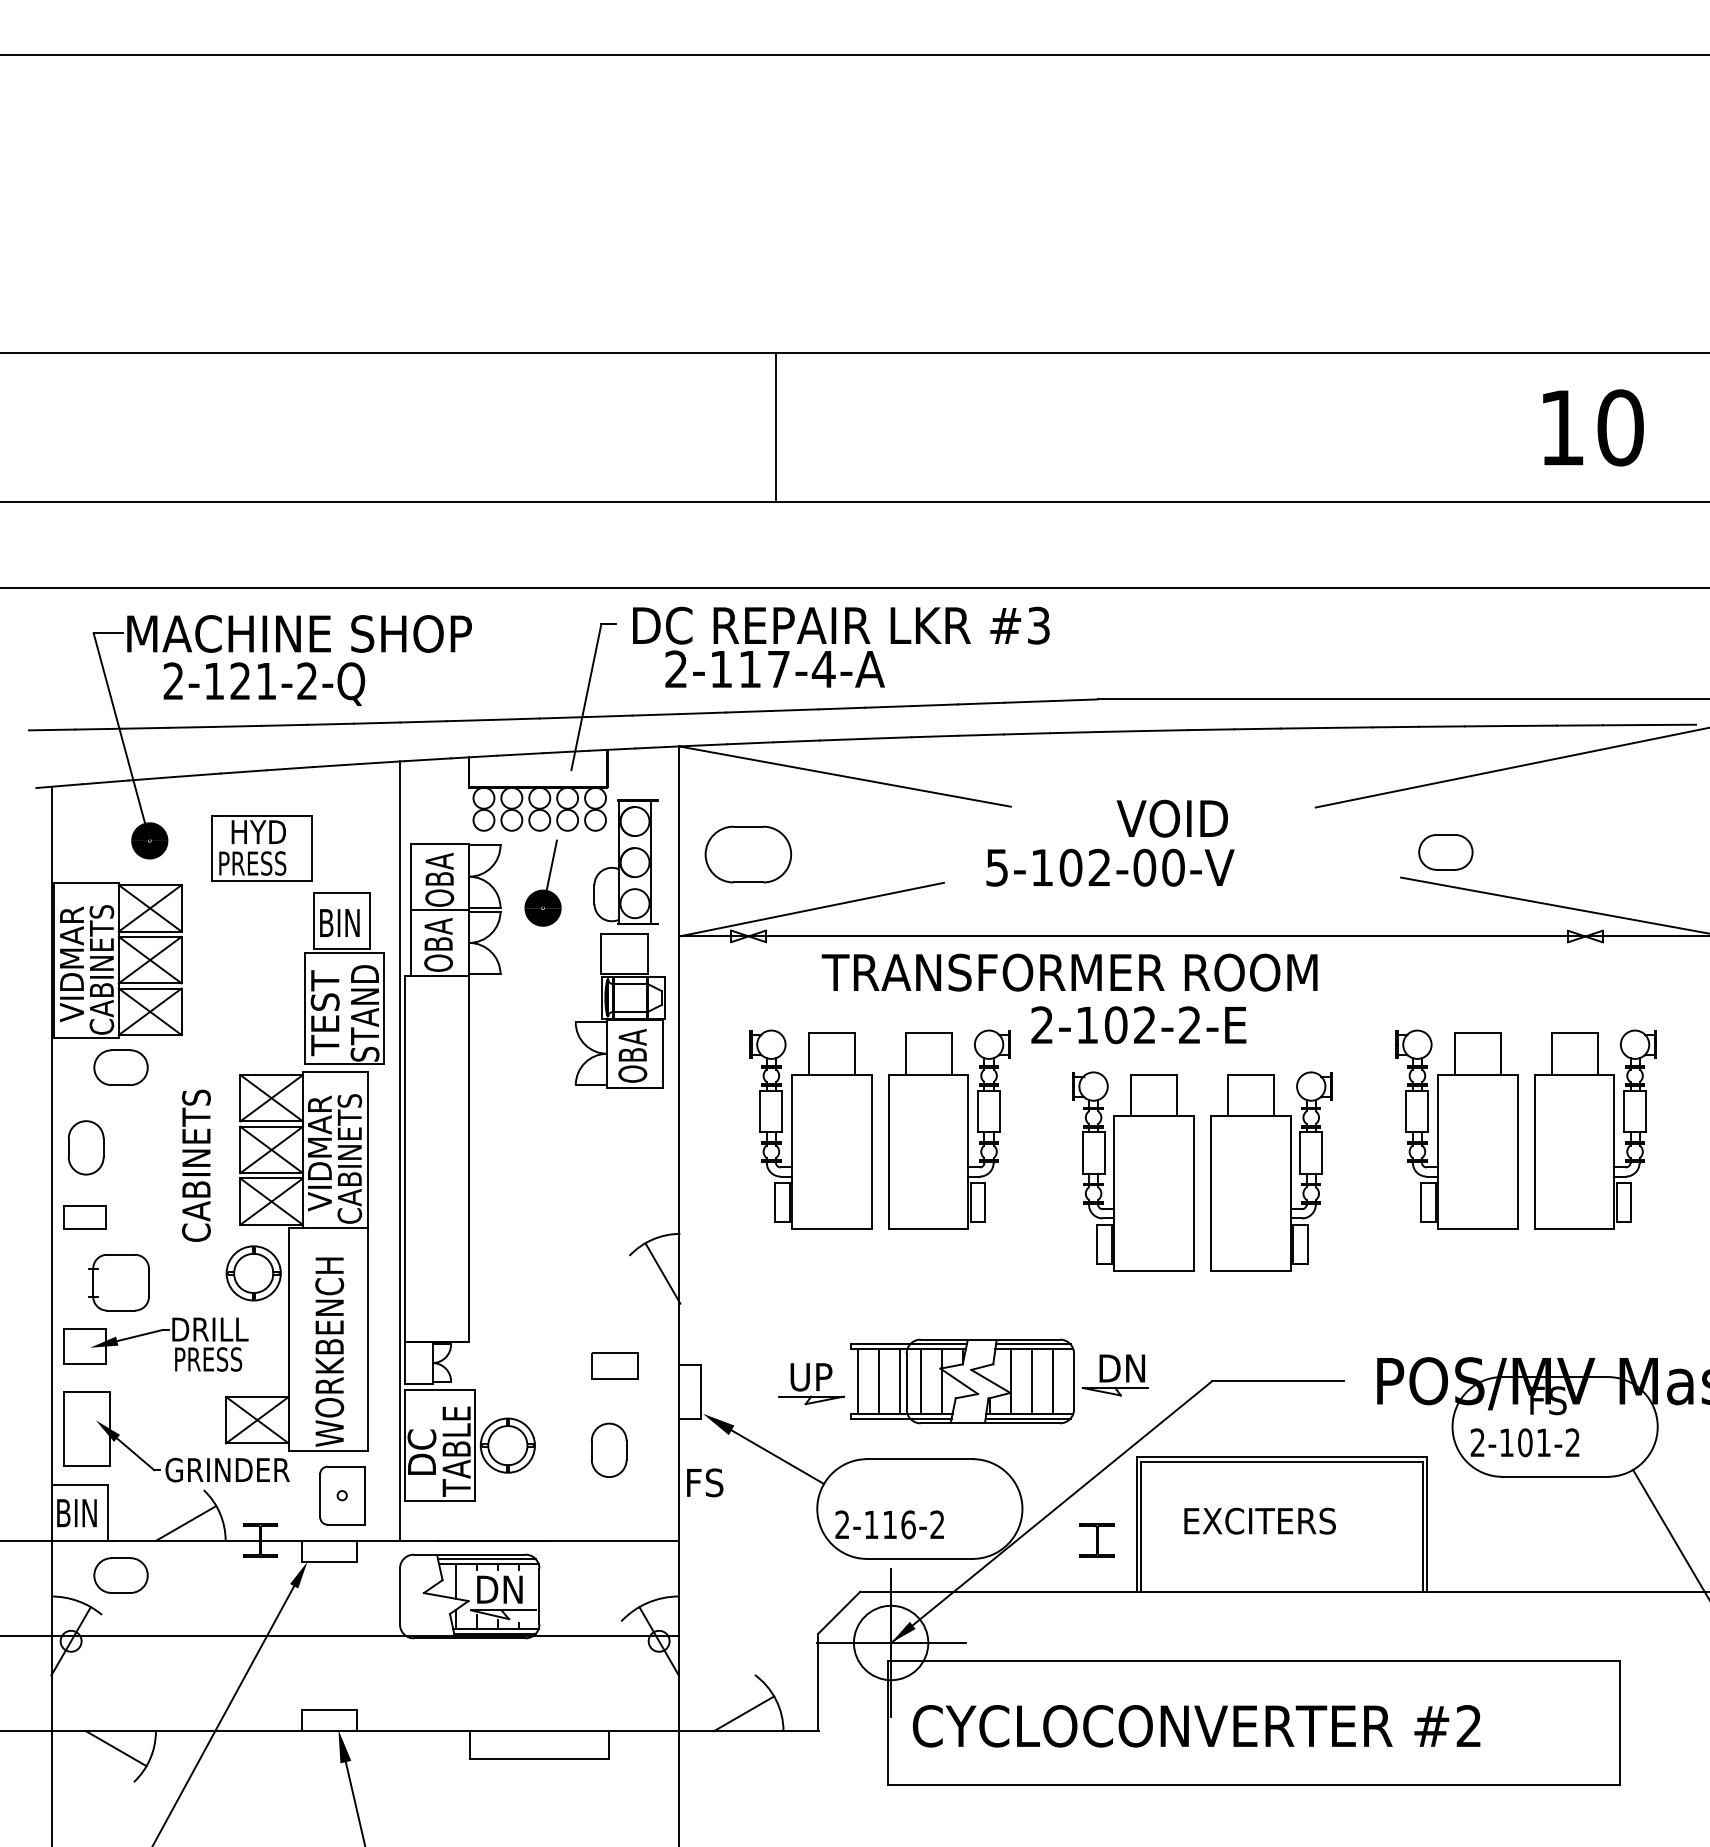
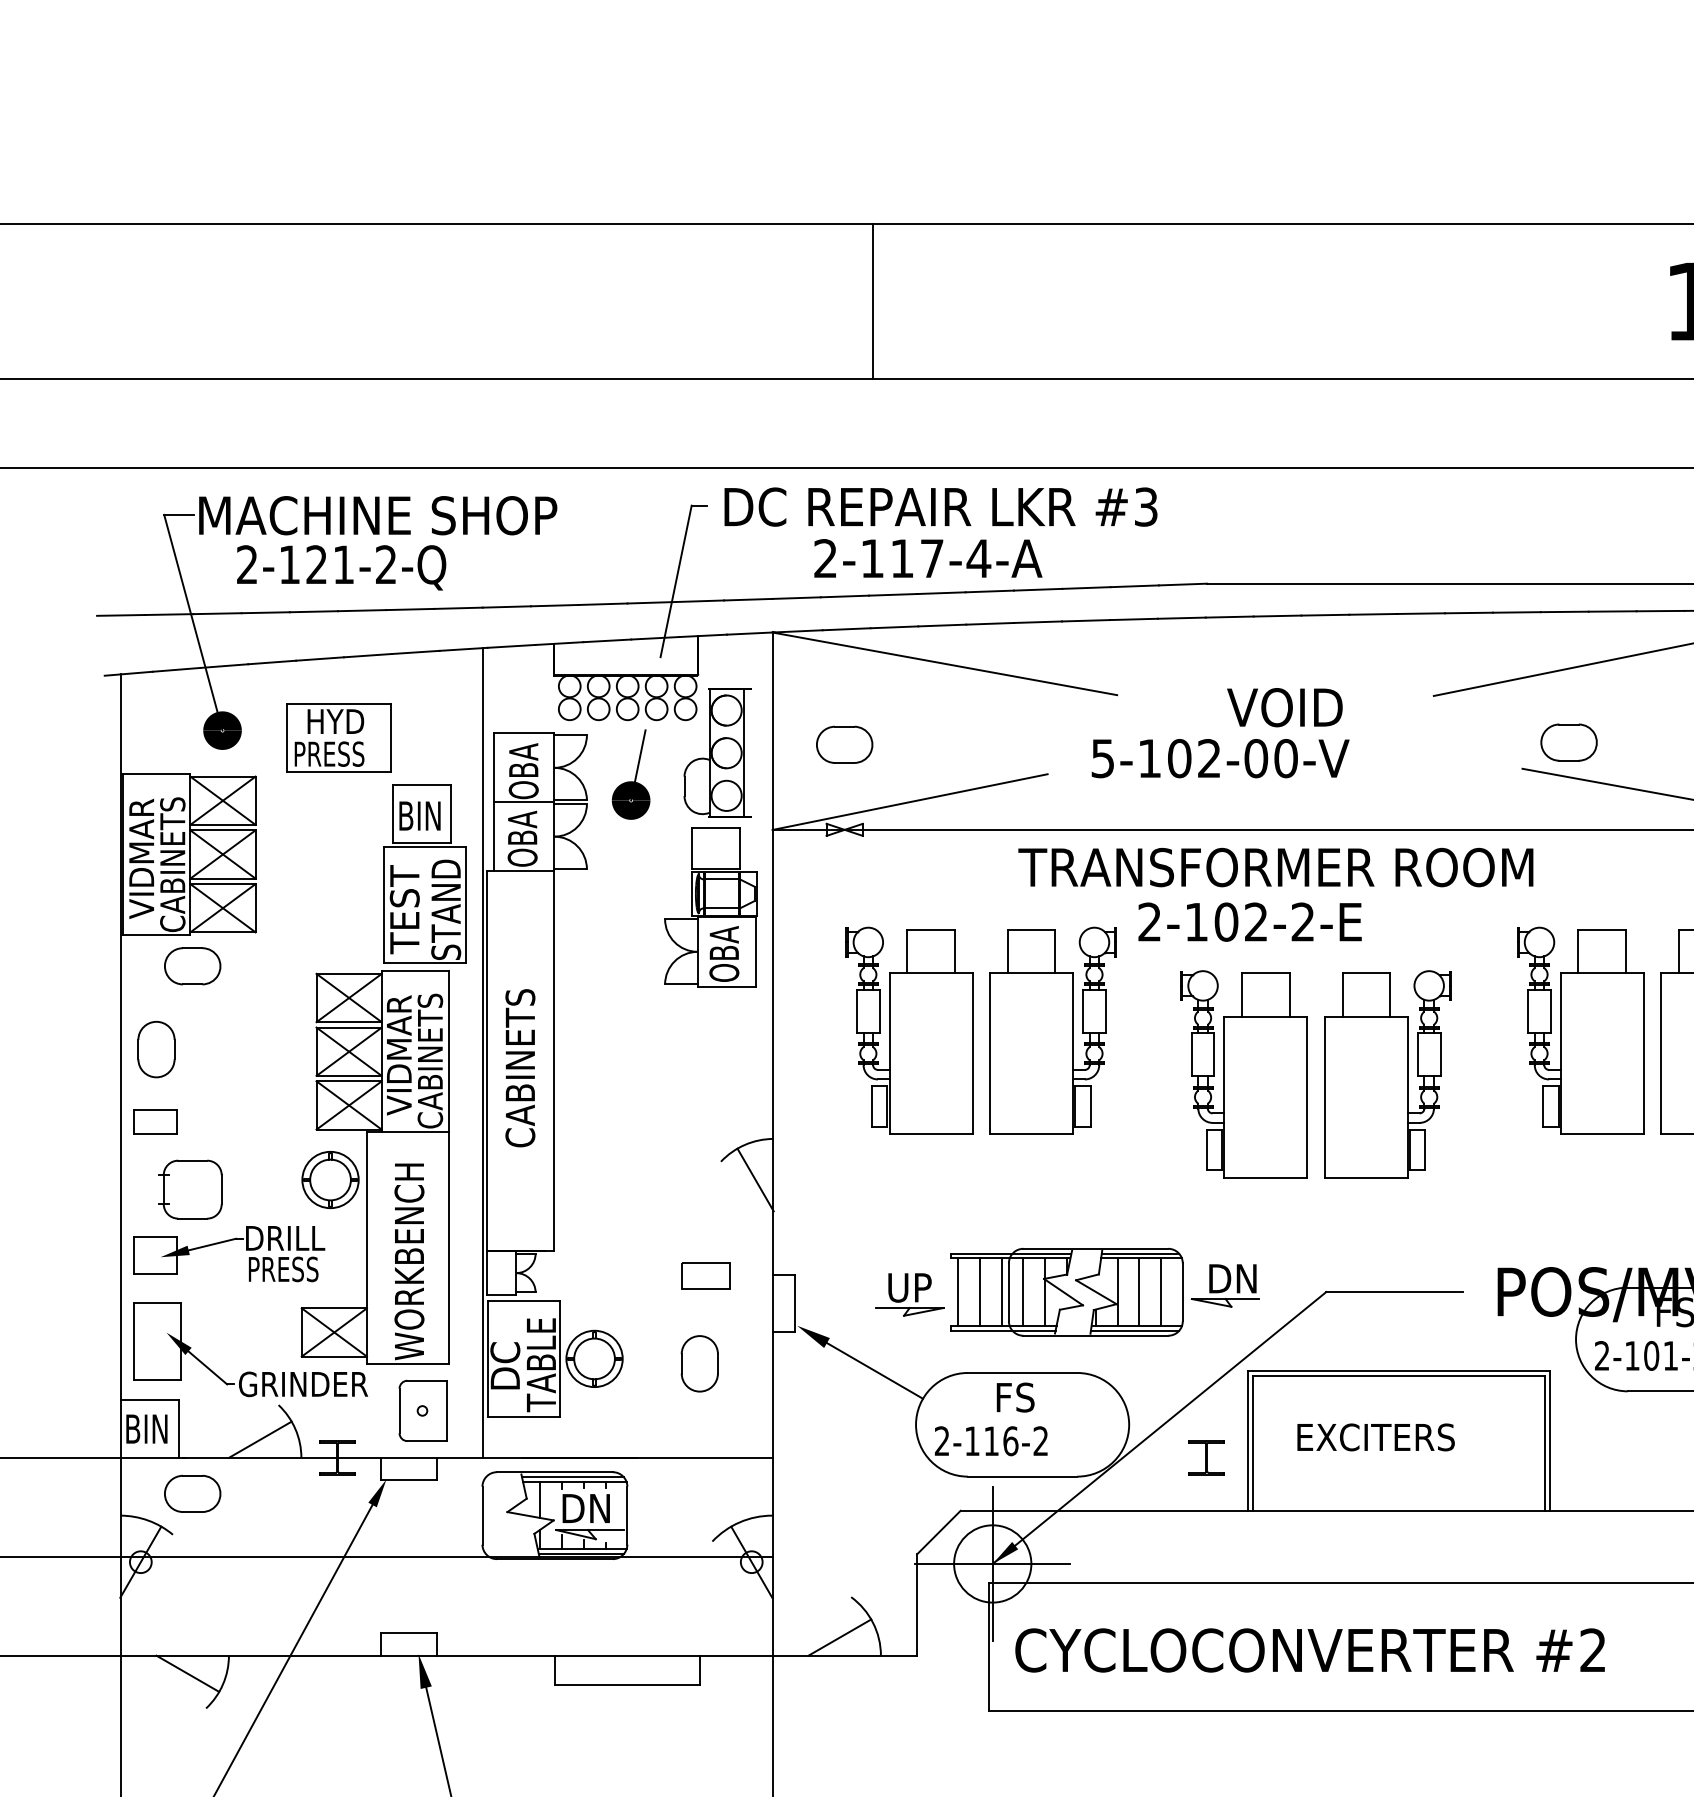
text: (774, 668) -> (927, 557), moved
part: (748, 854) -> (844, 744), size x0.62
text: (1069, 972) -> (1275, 867), moved
text: (196, 1165) -> (520, 1067), moved
text: (705, 1482) -> (1015, 1397), moved

